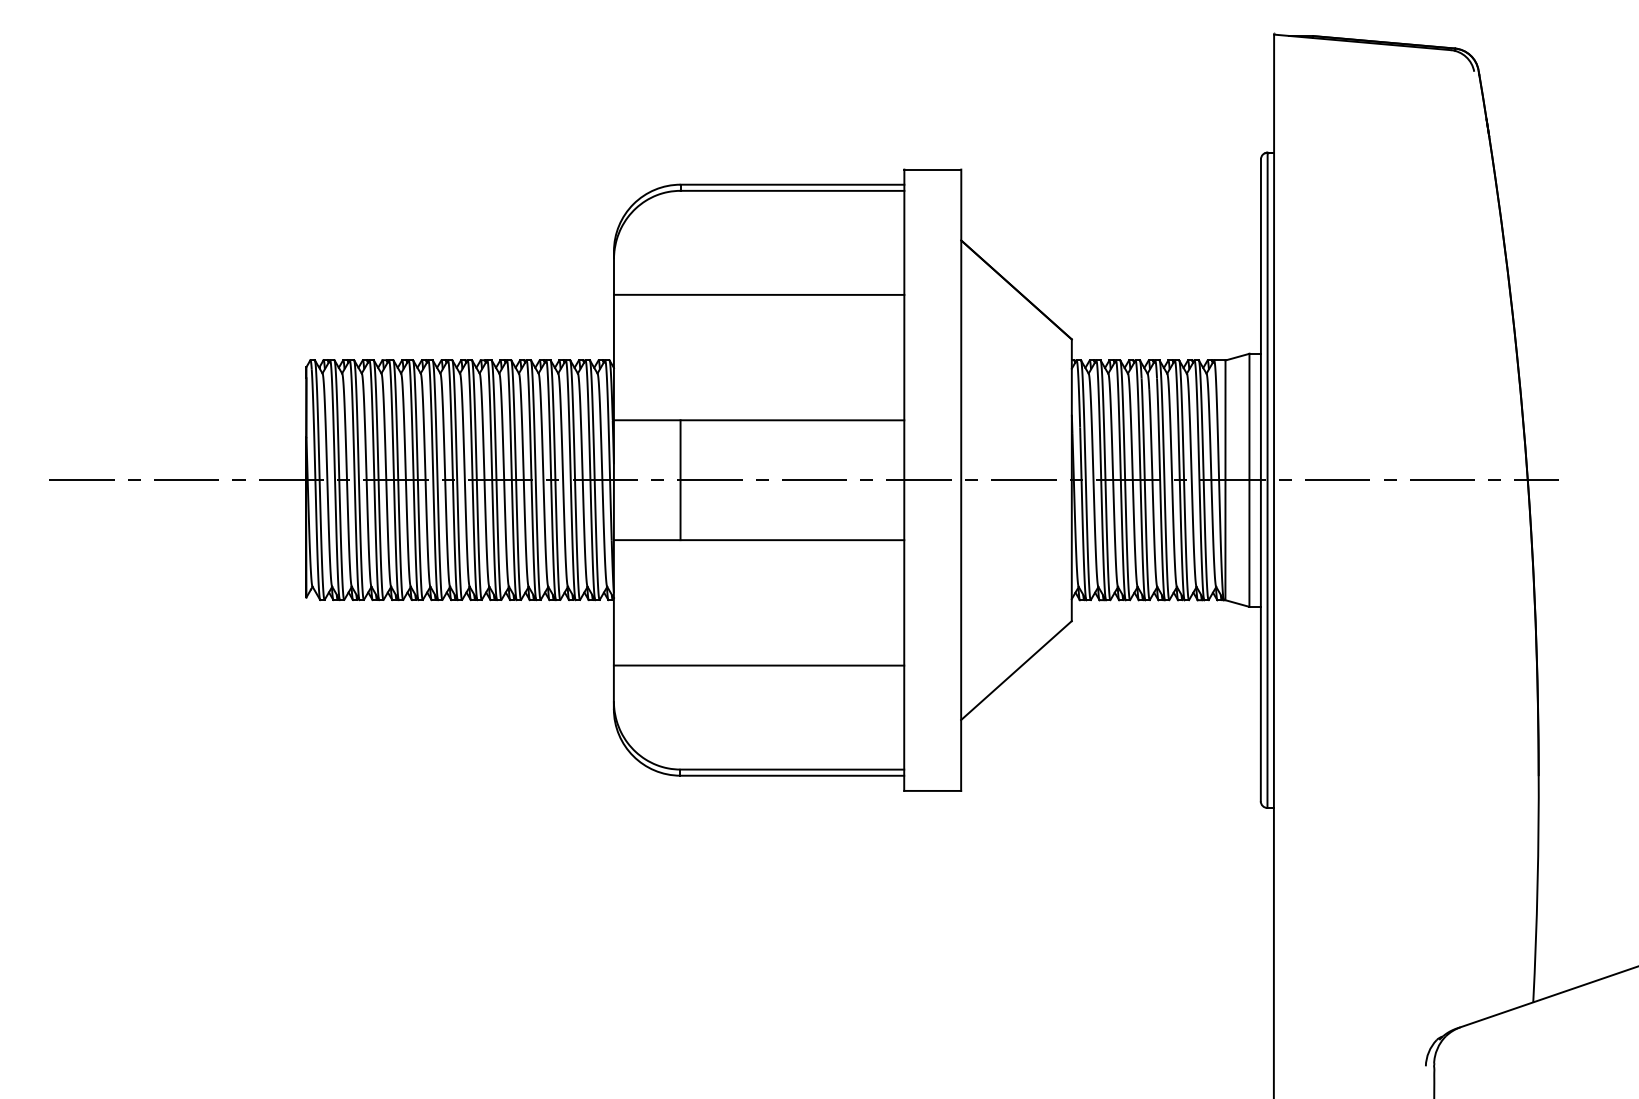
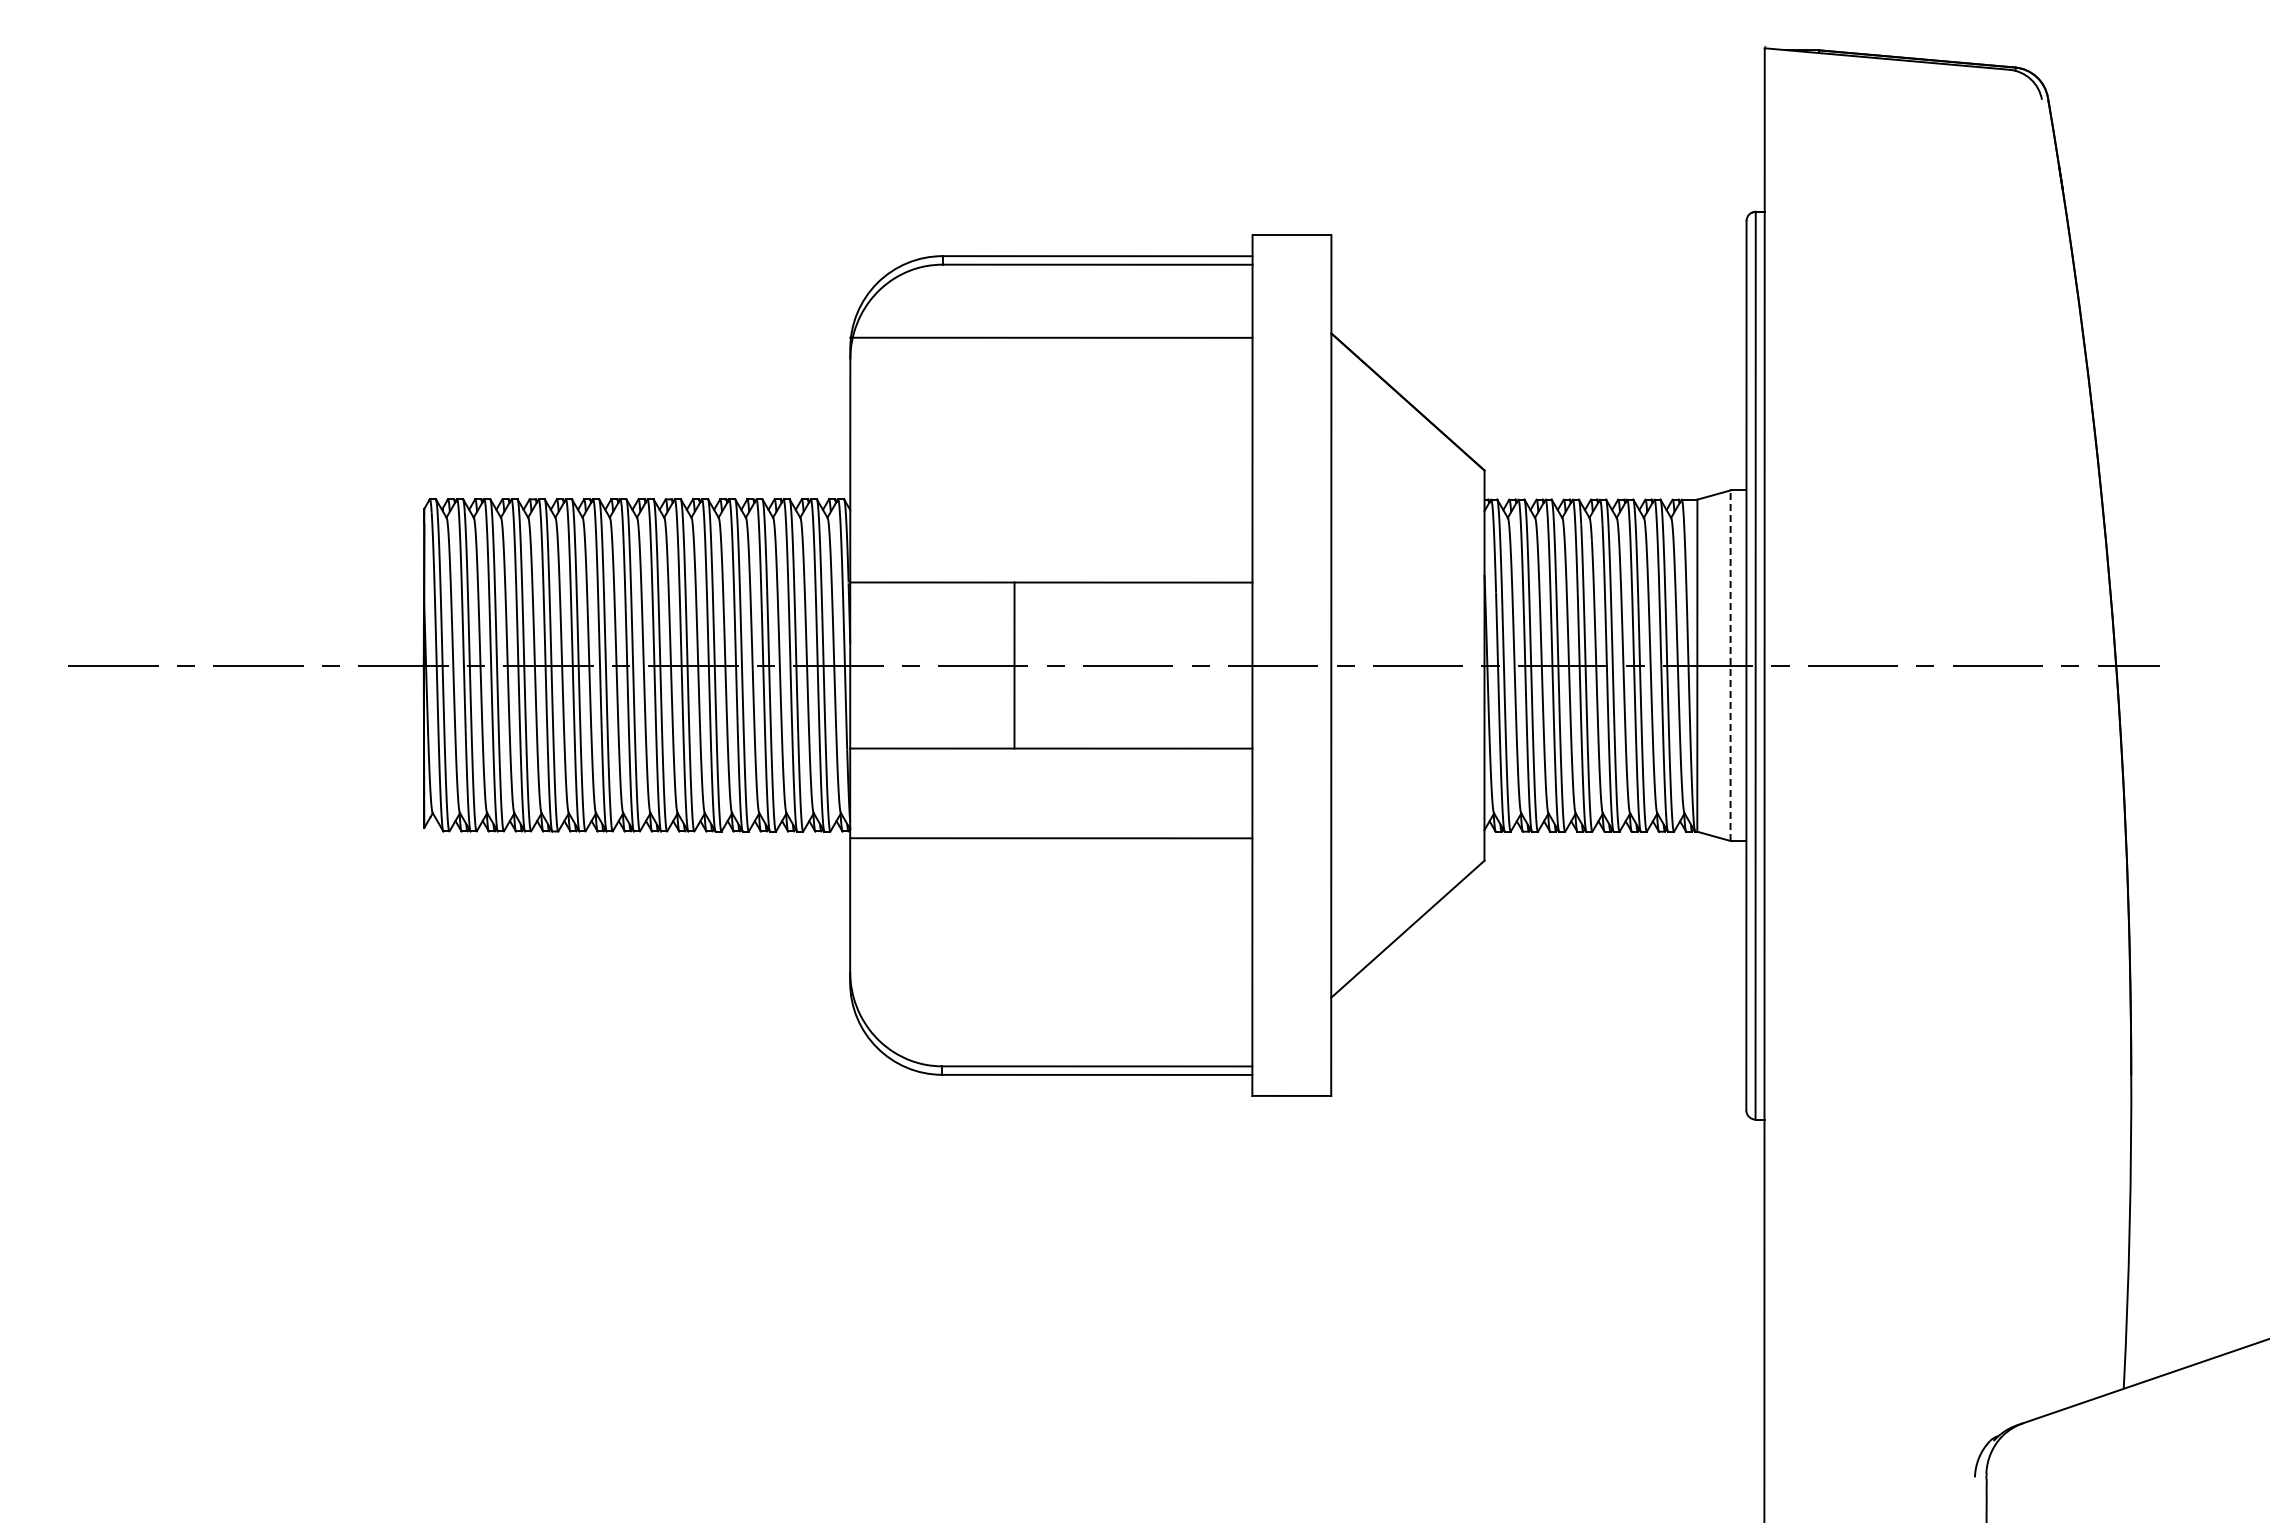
line: (759, 294) -> (1051, 337), moved
line: (680, 480) -> (1014, 665), moved
line: (1249, 480) -> (1730, 665), solid -> dashed
line: (759, 665) -> (1051, 838), moved

